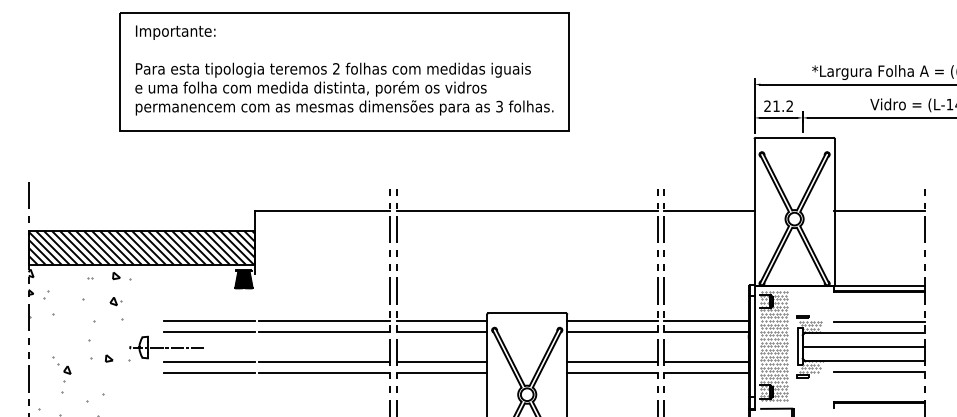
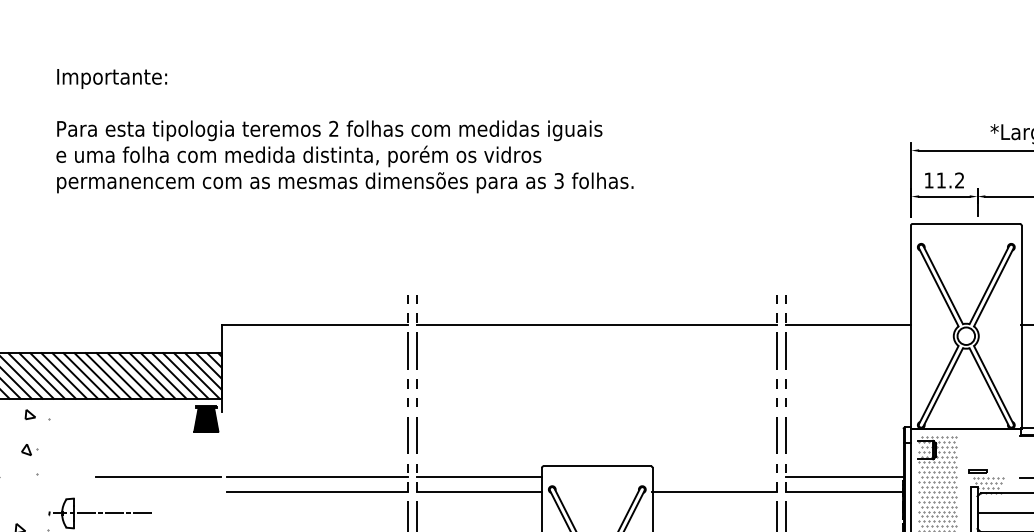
part: (344, 71) -> (345, 132), removed
text: (767, 105) -> (928, 179), 21.2 -> 11.2
line: (611, 321) -> (713, 477), removed
line: (209, 331) -> (158, 491), removed

